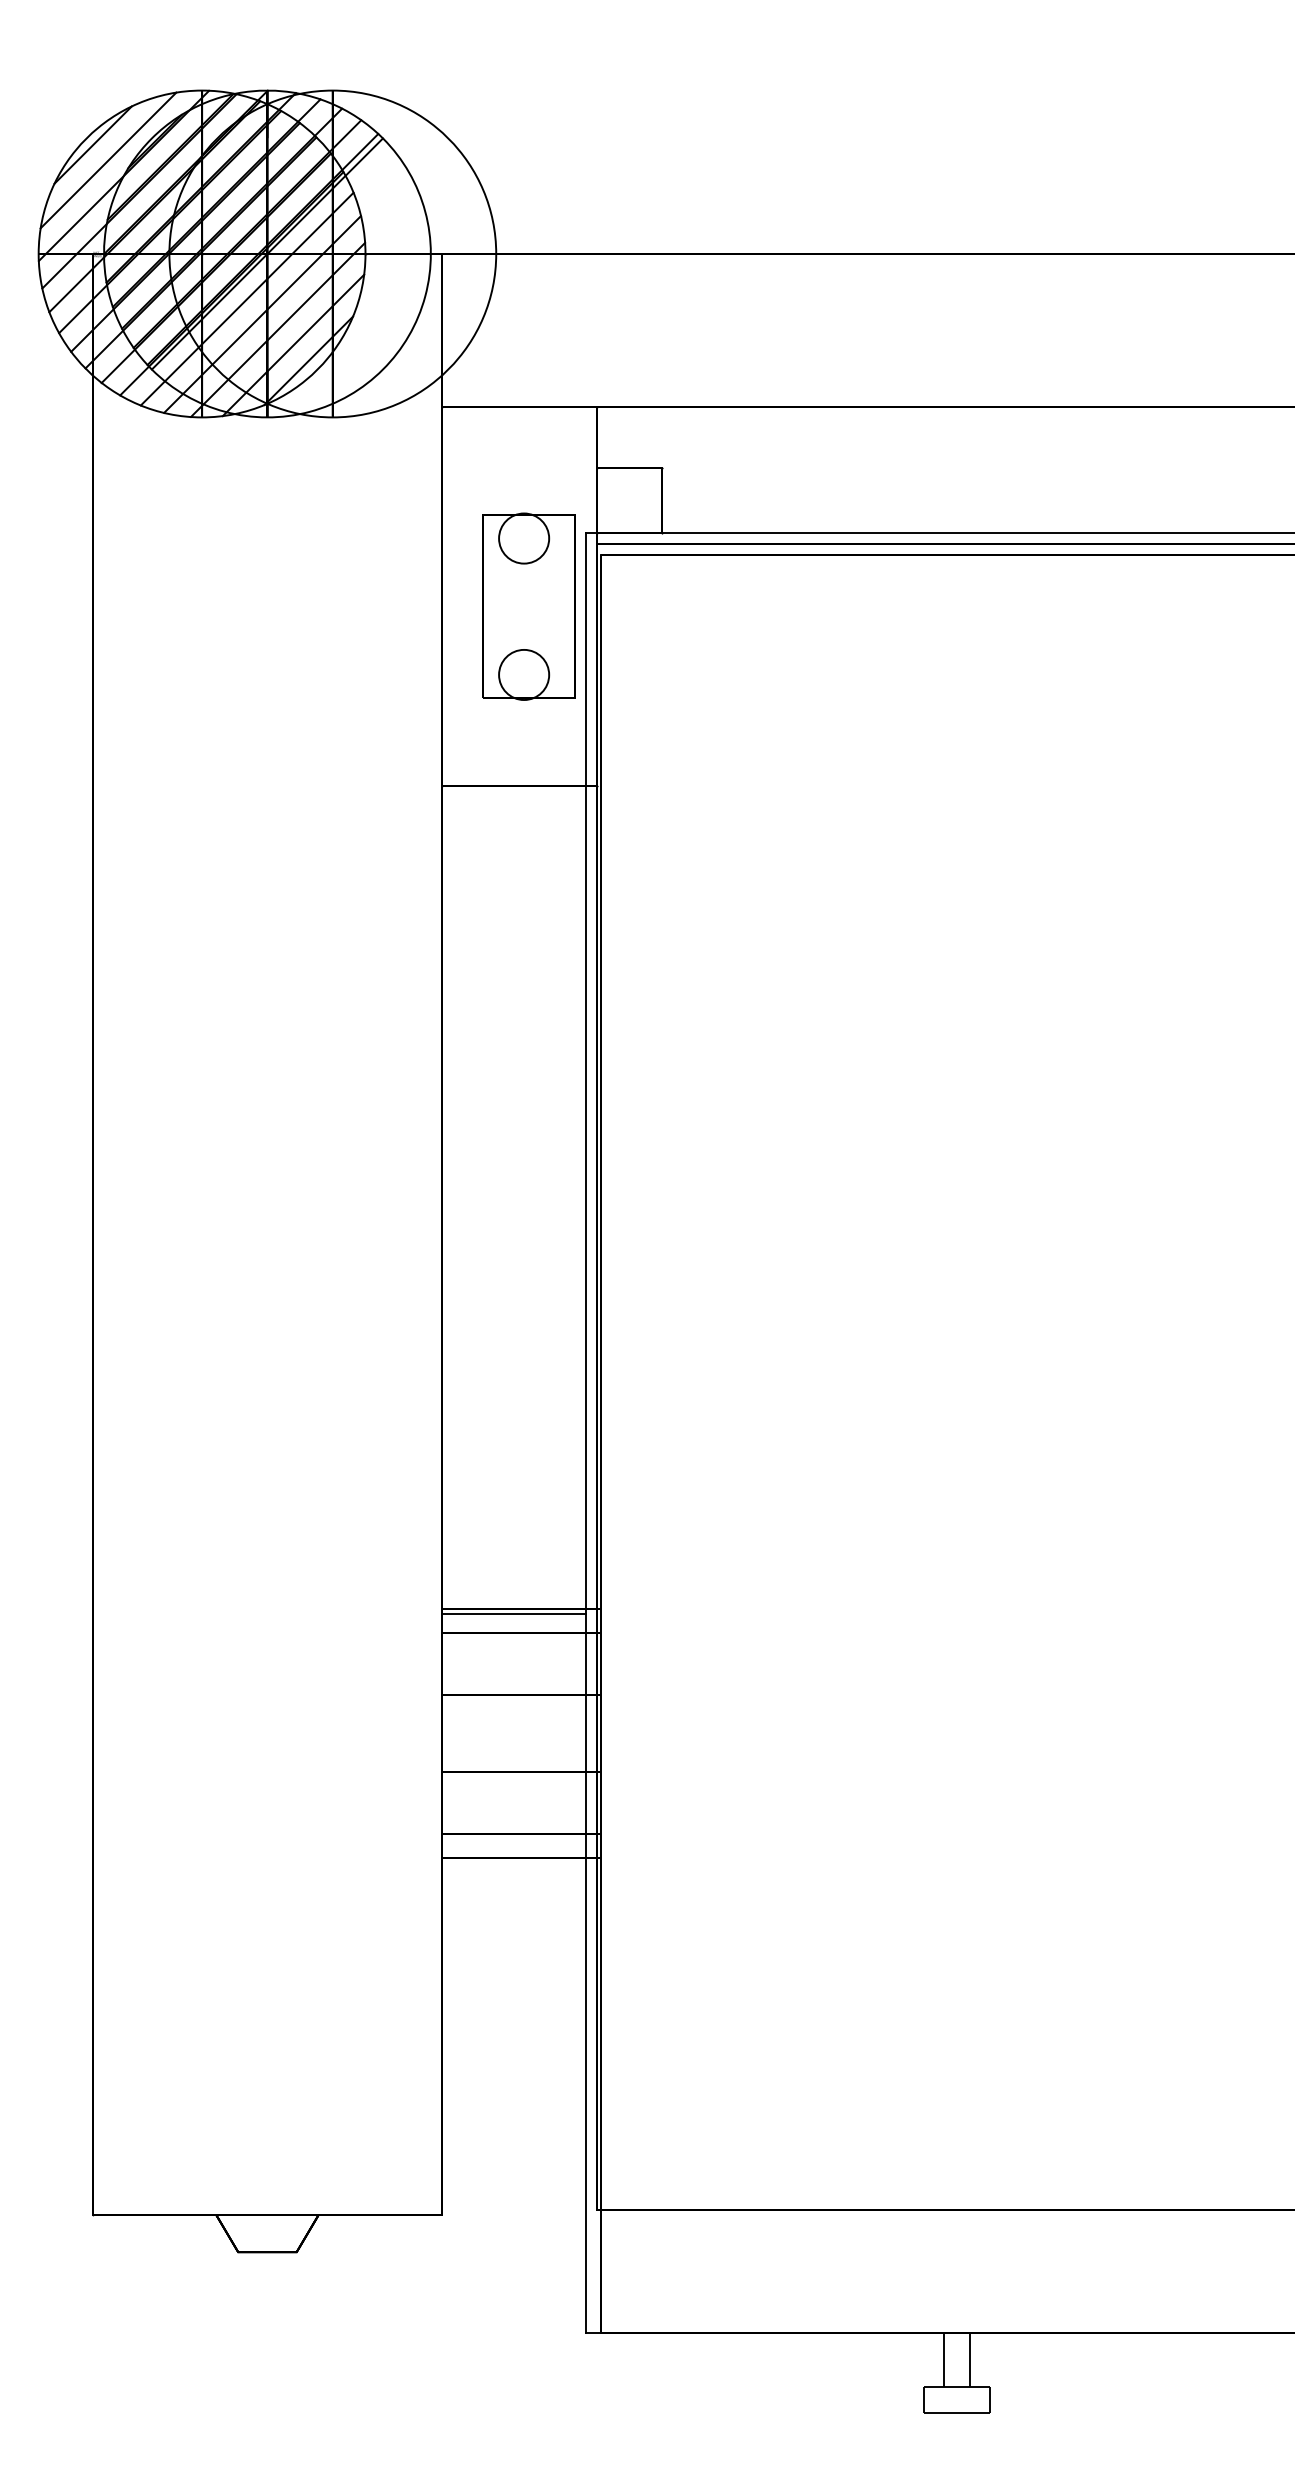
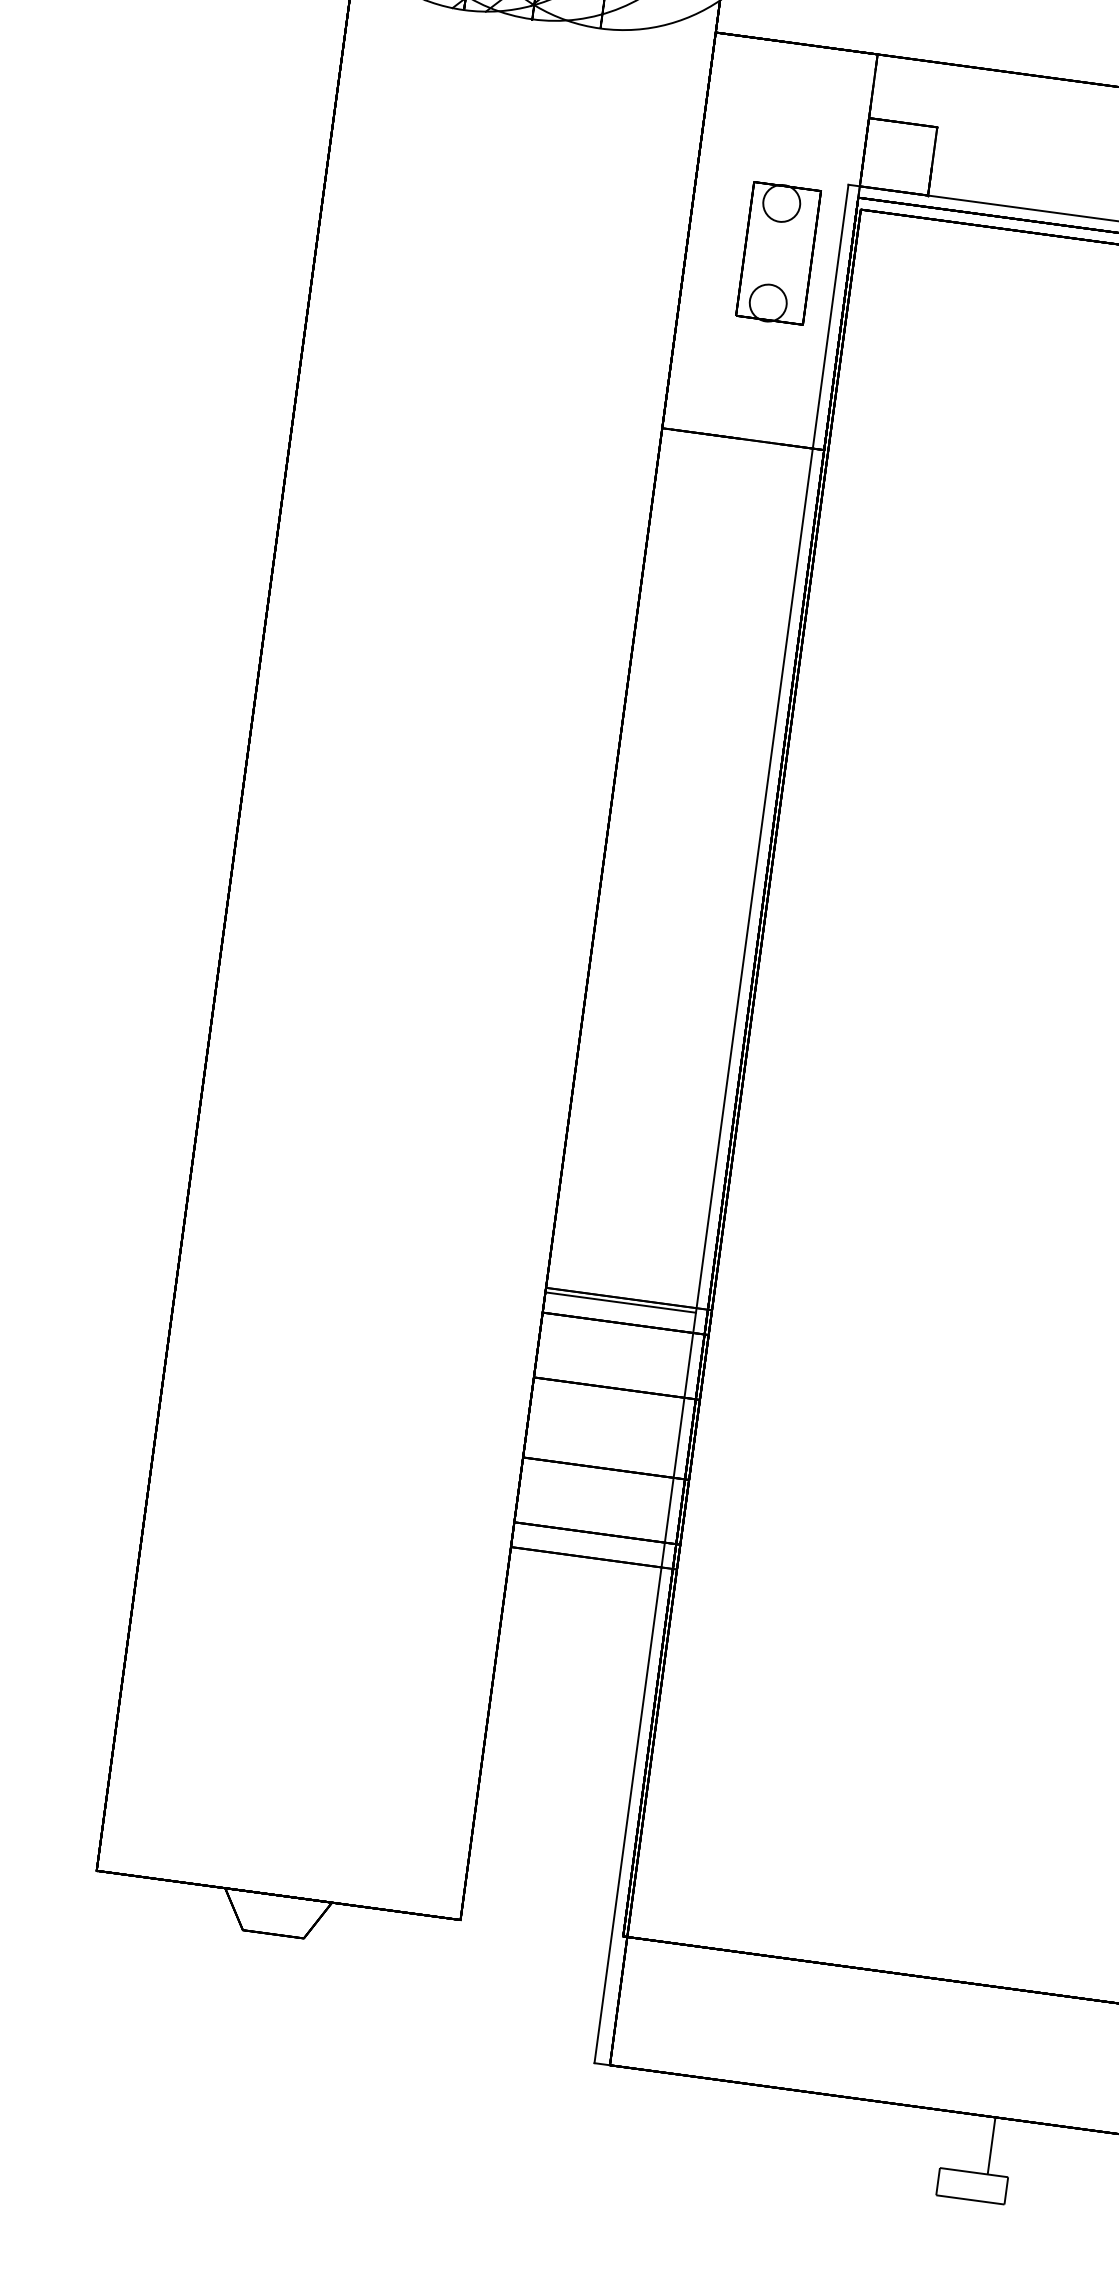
part: (528, 606) -> (778, 253), size x0.7
line: (943, 2359) -> (963, 2141), removed

